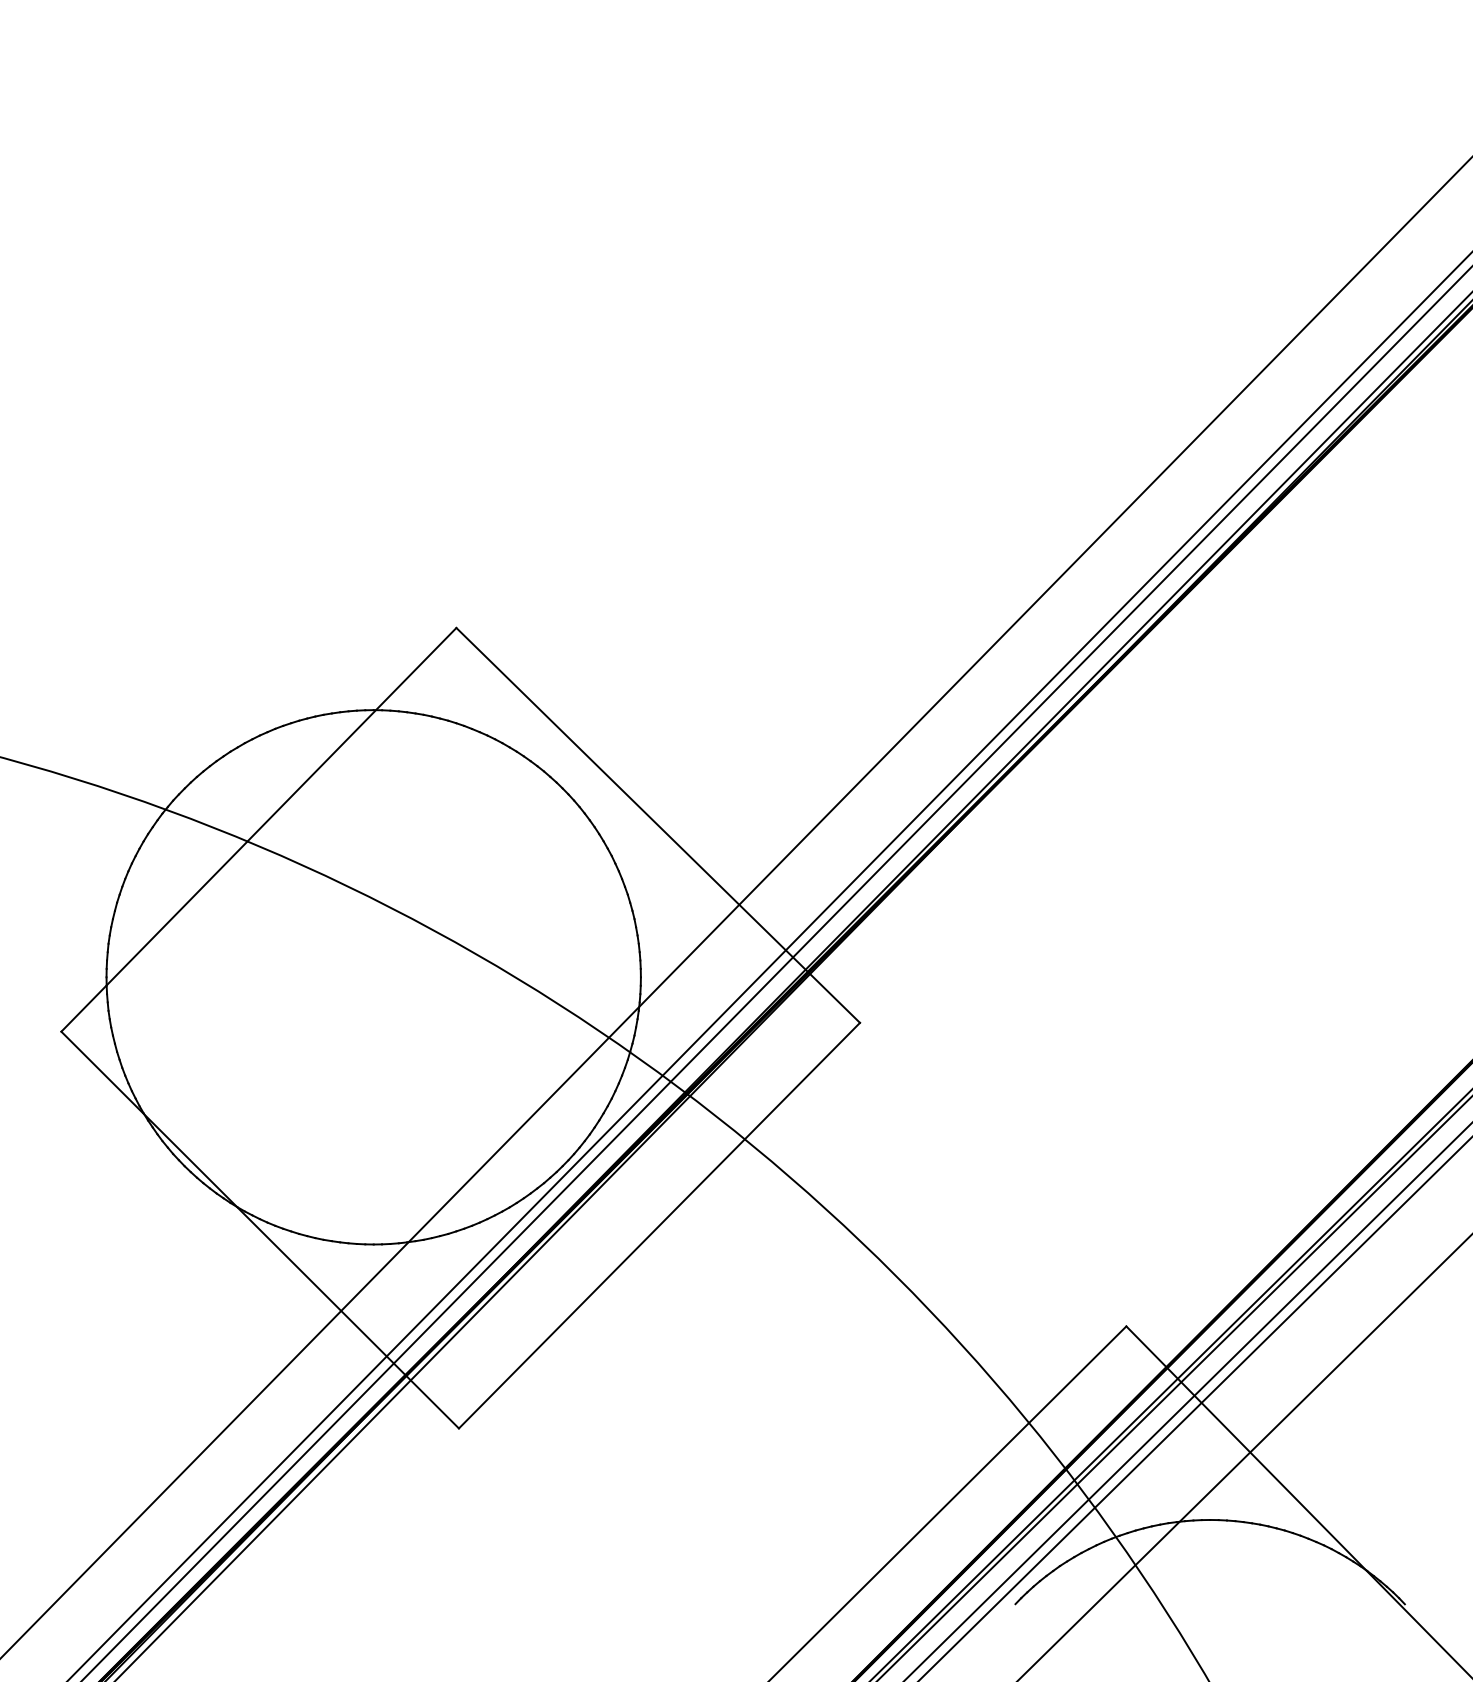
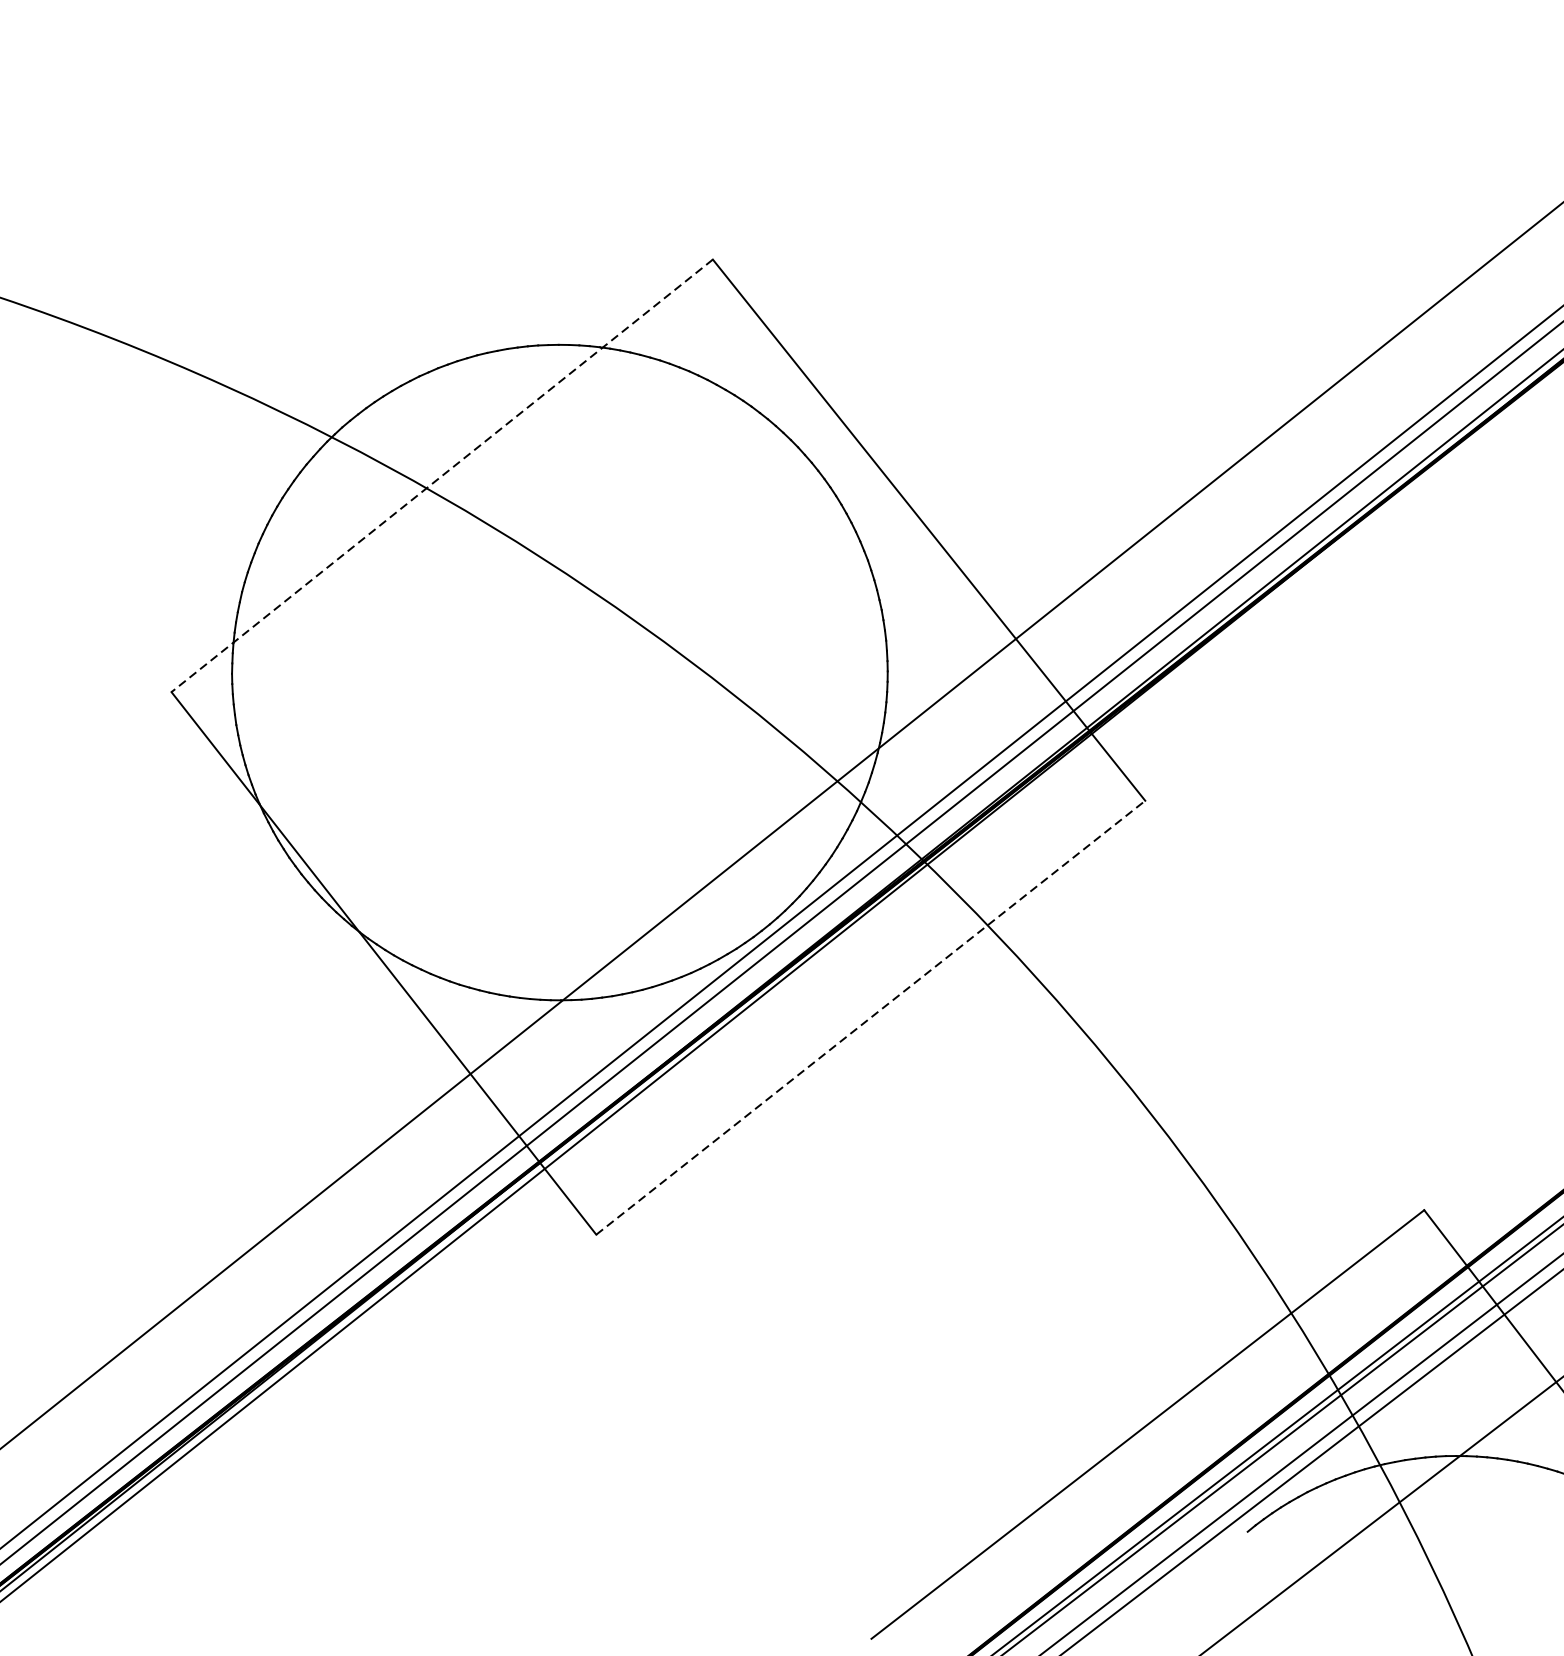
line: (258, 830) -> (441, 476), solid -> dashed
line: (659, 1225) -> (870, 1017), solid -> dashed

